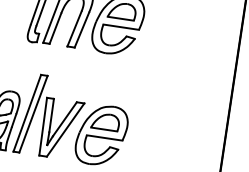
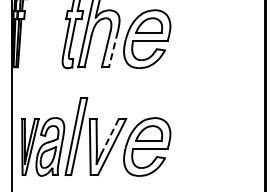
line: (81, 31) -> (113, 50), solid -> dashed
line: (65, 118) -> (110, 136), solid -> dashed

